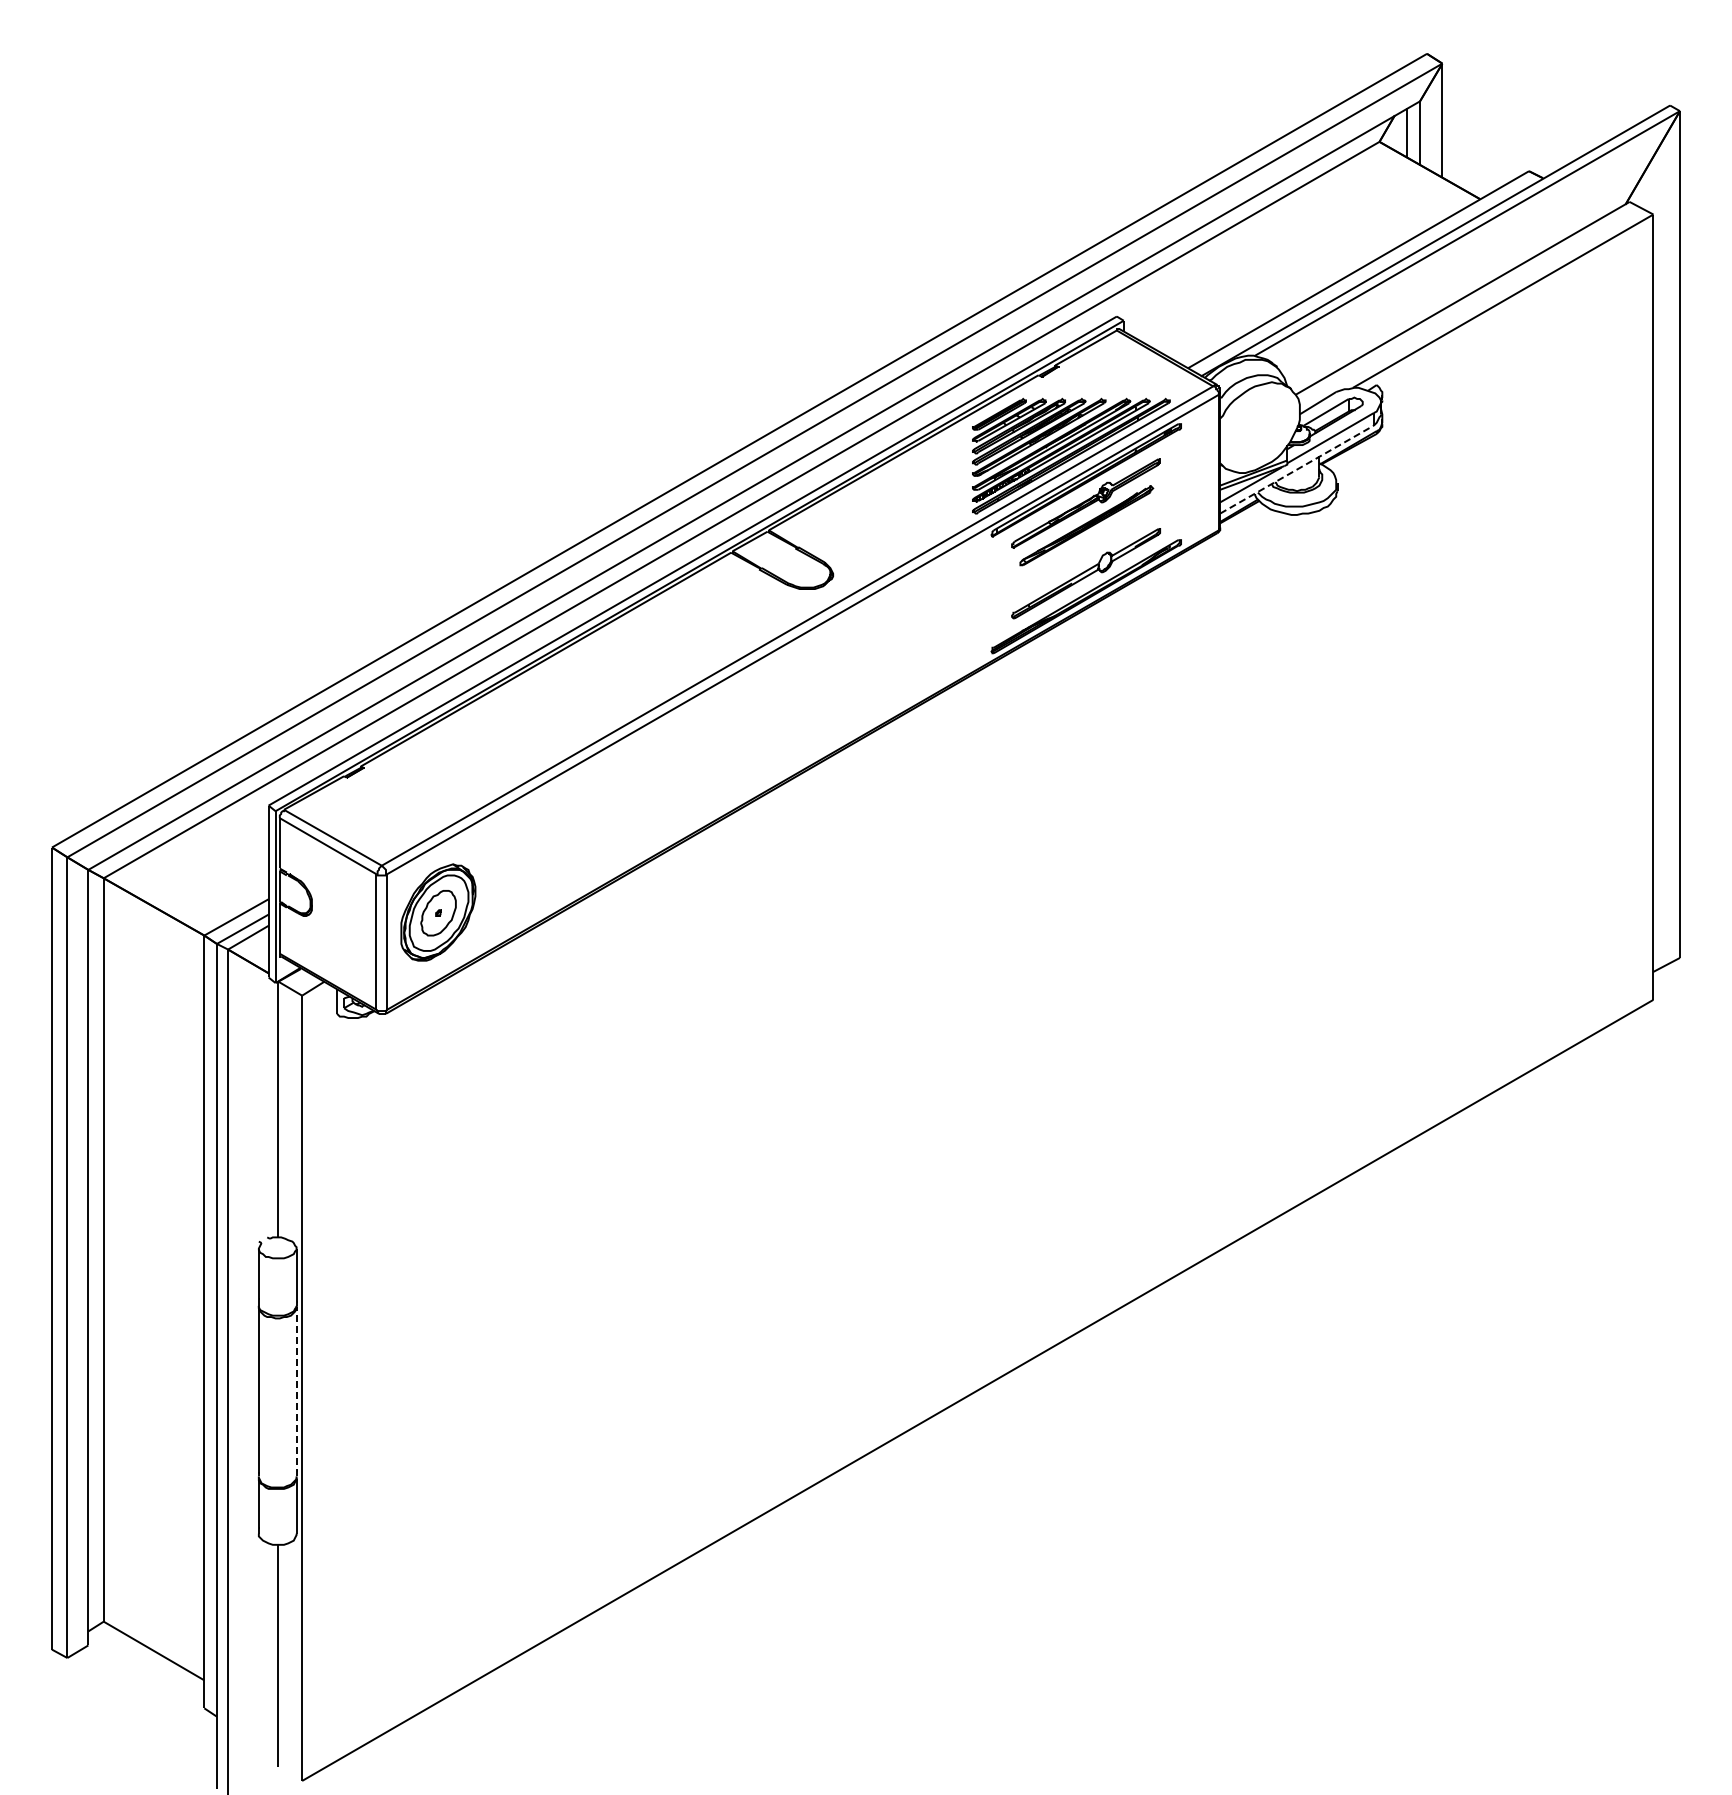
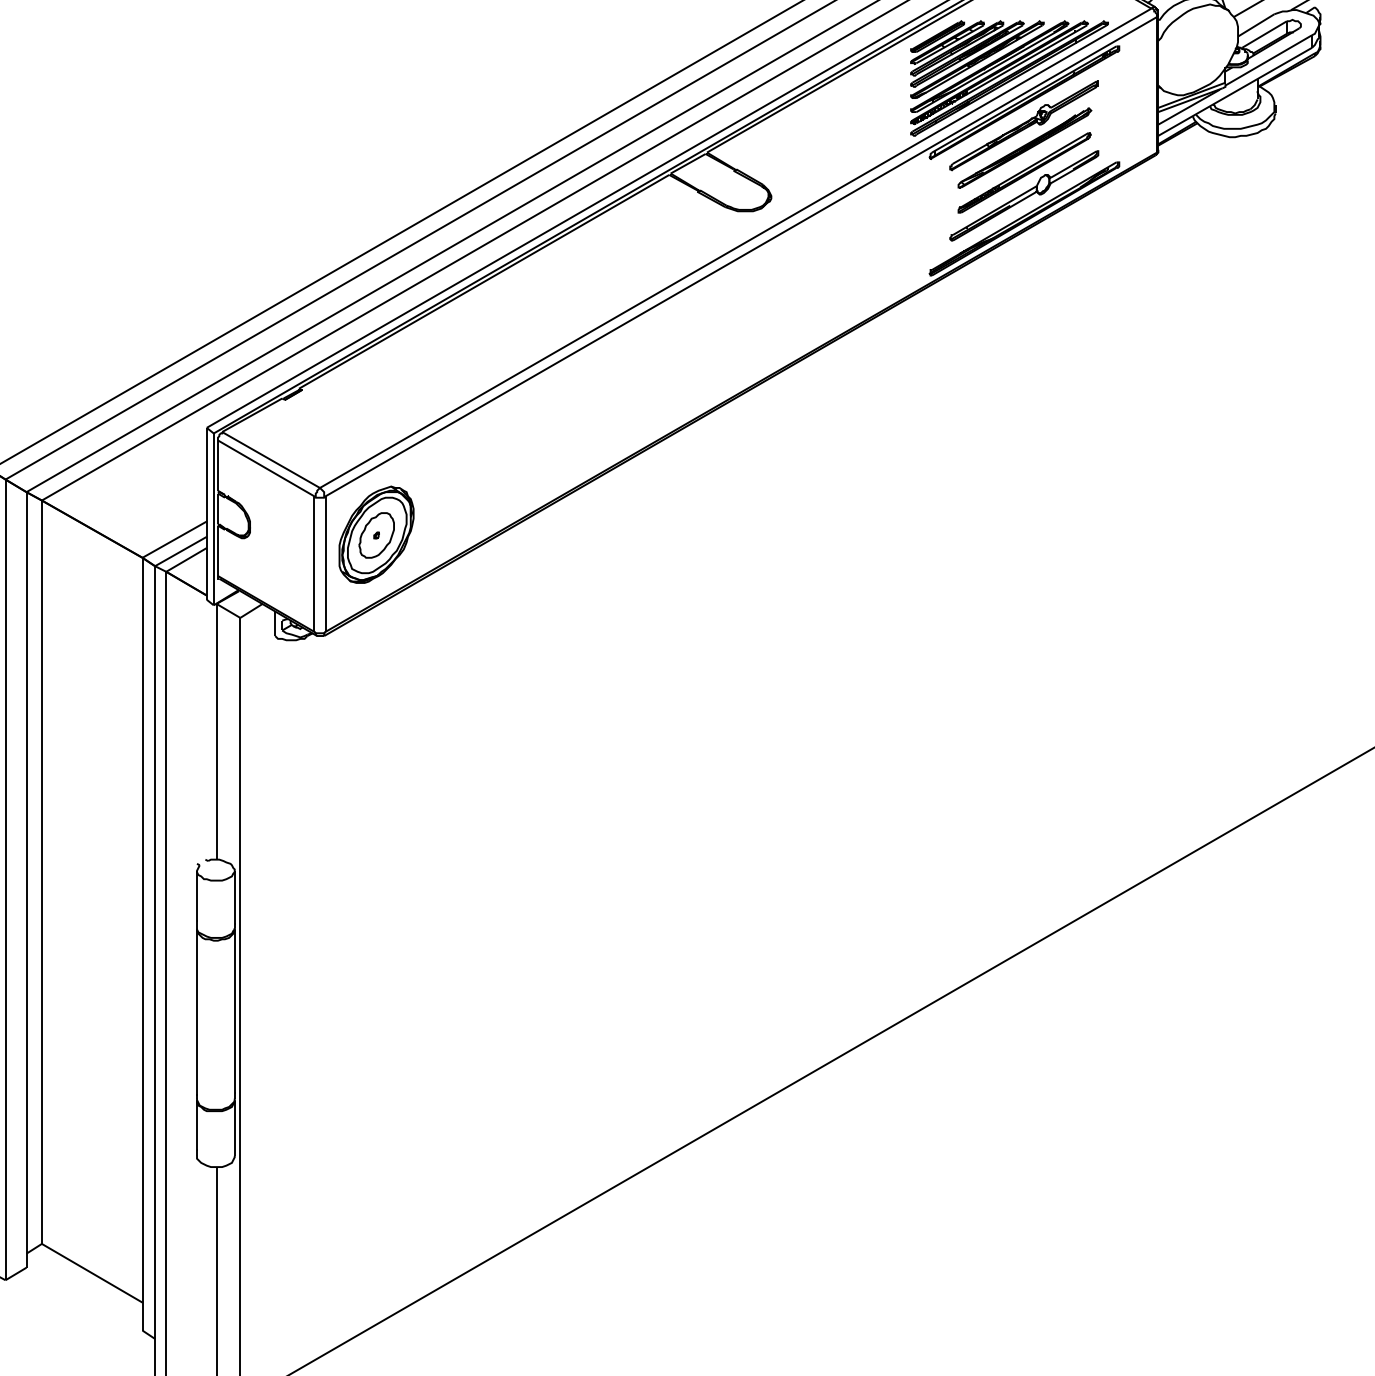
line: (1297, 469) -> (1235, 91), dashed -> solid
part: (1086, 550) -> (1024, 172), added
line: (296, 1391) -> (234, 1013), dashed -> solid

